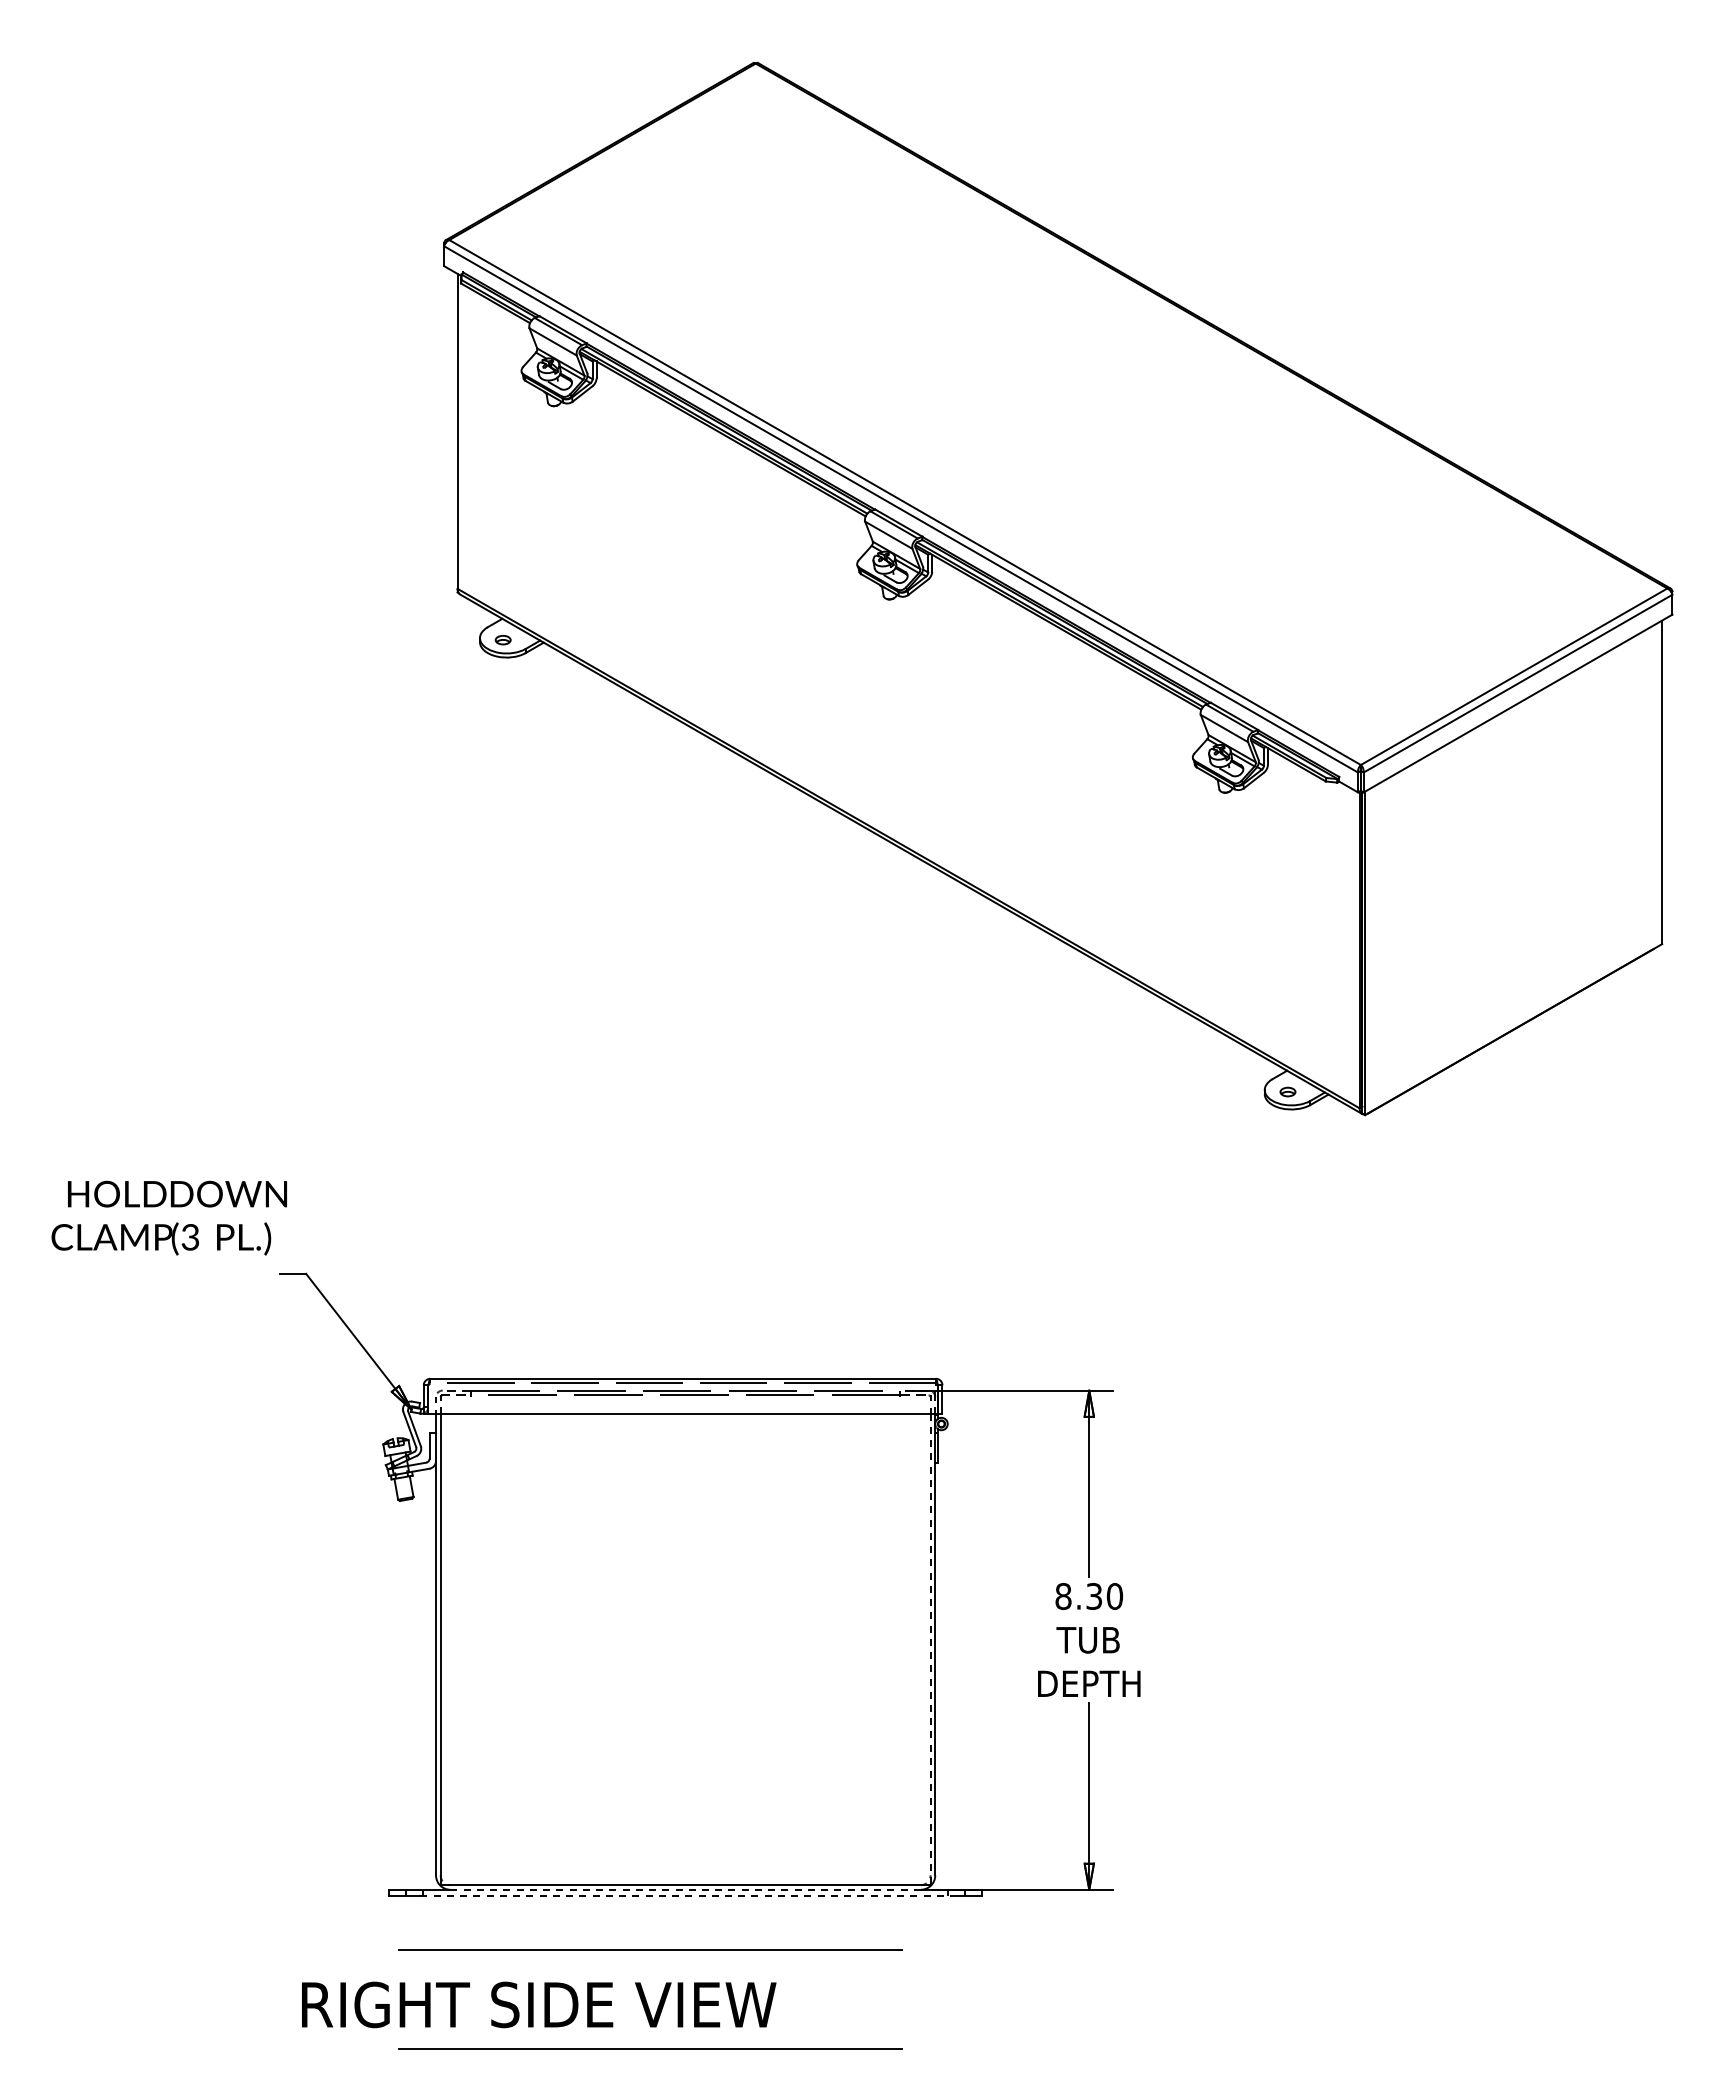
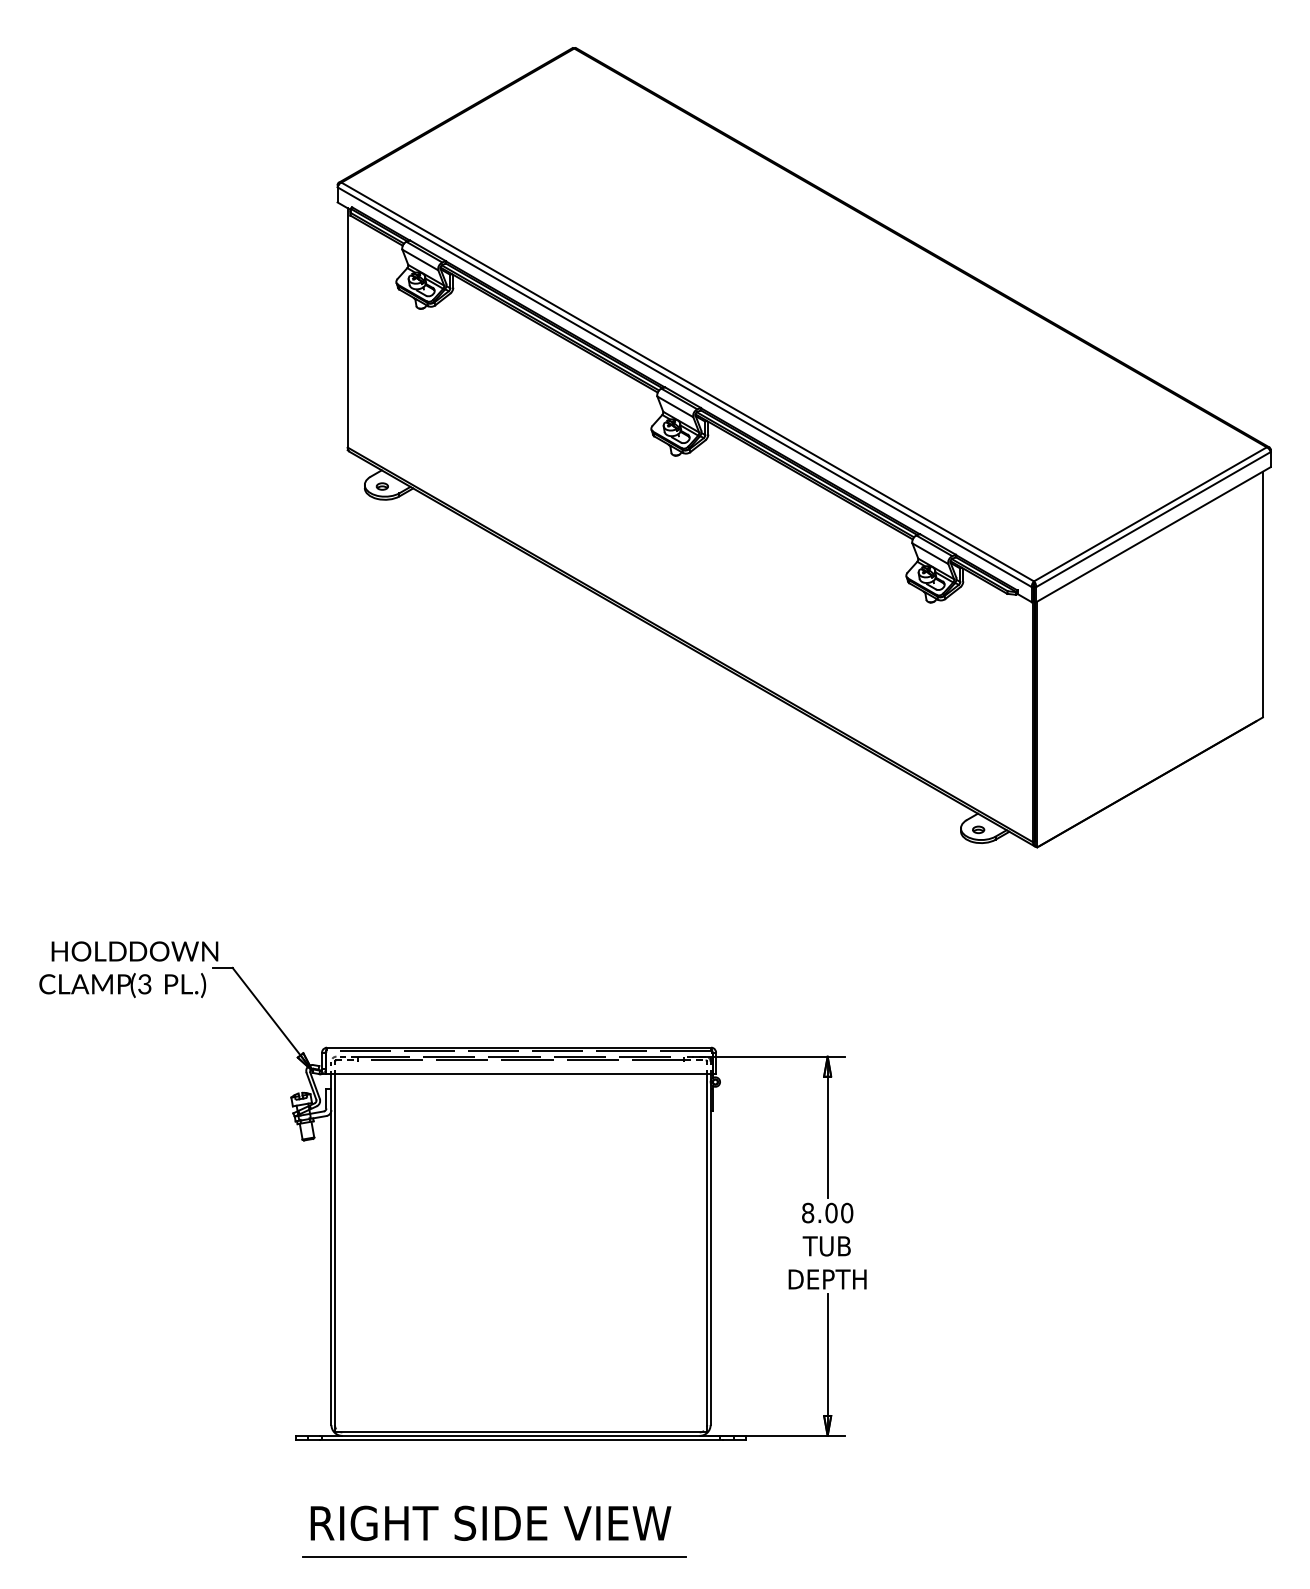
text: (168, 1217) -> (128, 969), moved
text: (1094, 1596) -> (831, 1213), 8.30 -> 8.00
line: (930, 1649) -> (707, 1253), dashed -> solid
line: (686, 1889) -> (521, 1435), dashed -> solid
line: (686, 1895) -> (521, 1440), dashed -> solid
line: (650, 1949) -> (494, 1481), removed
text: (539, 2004) -> (491, 1523), moved

